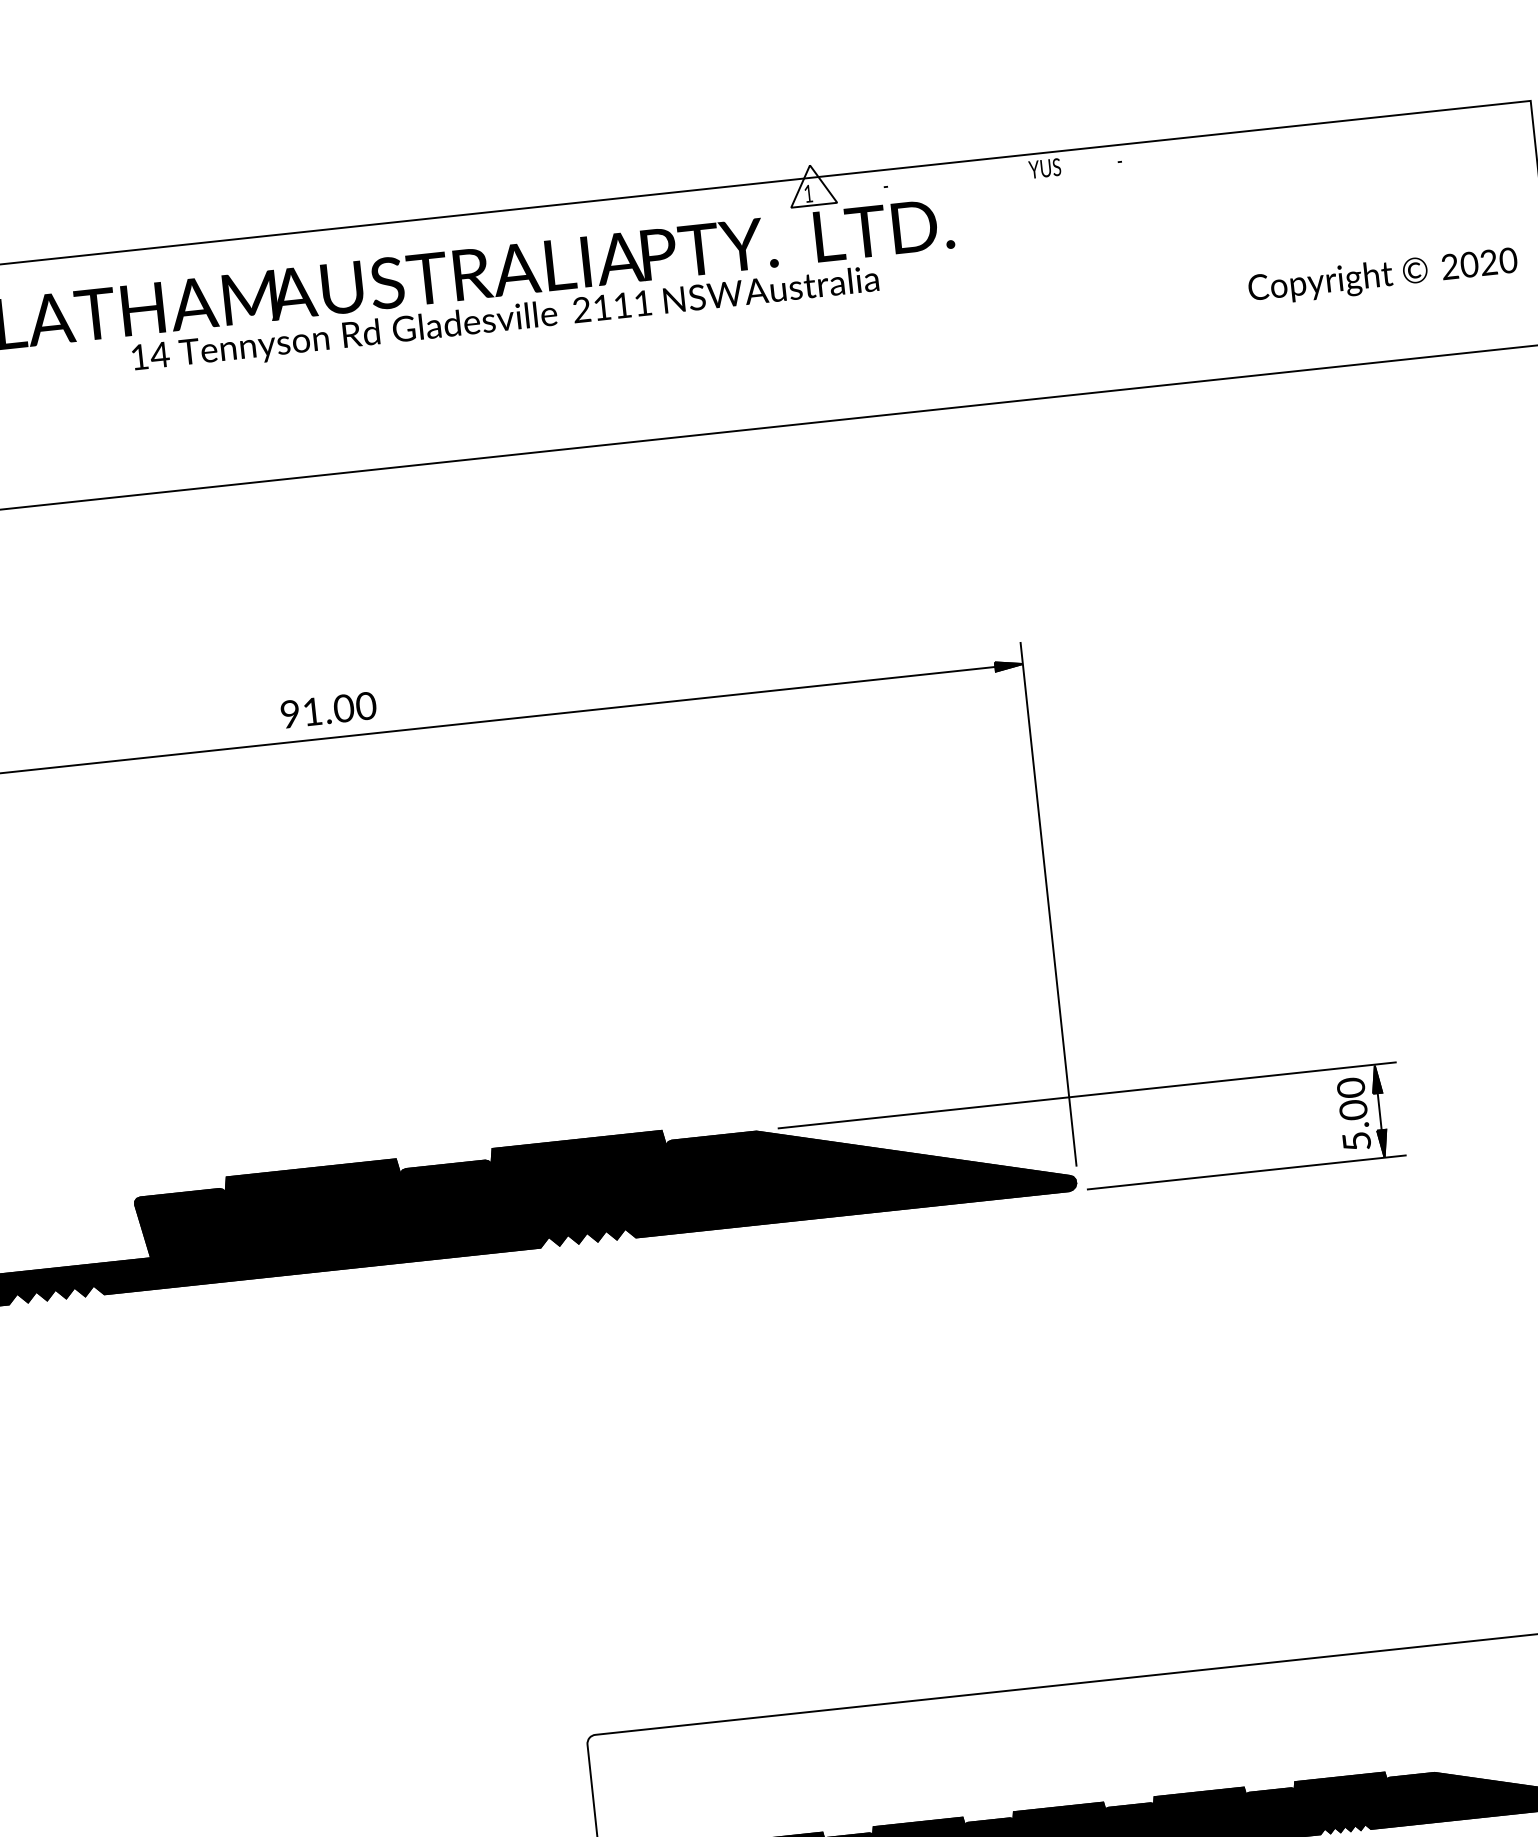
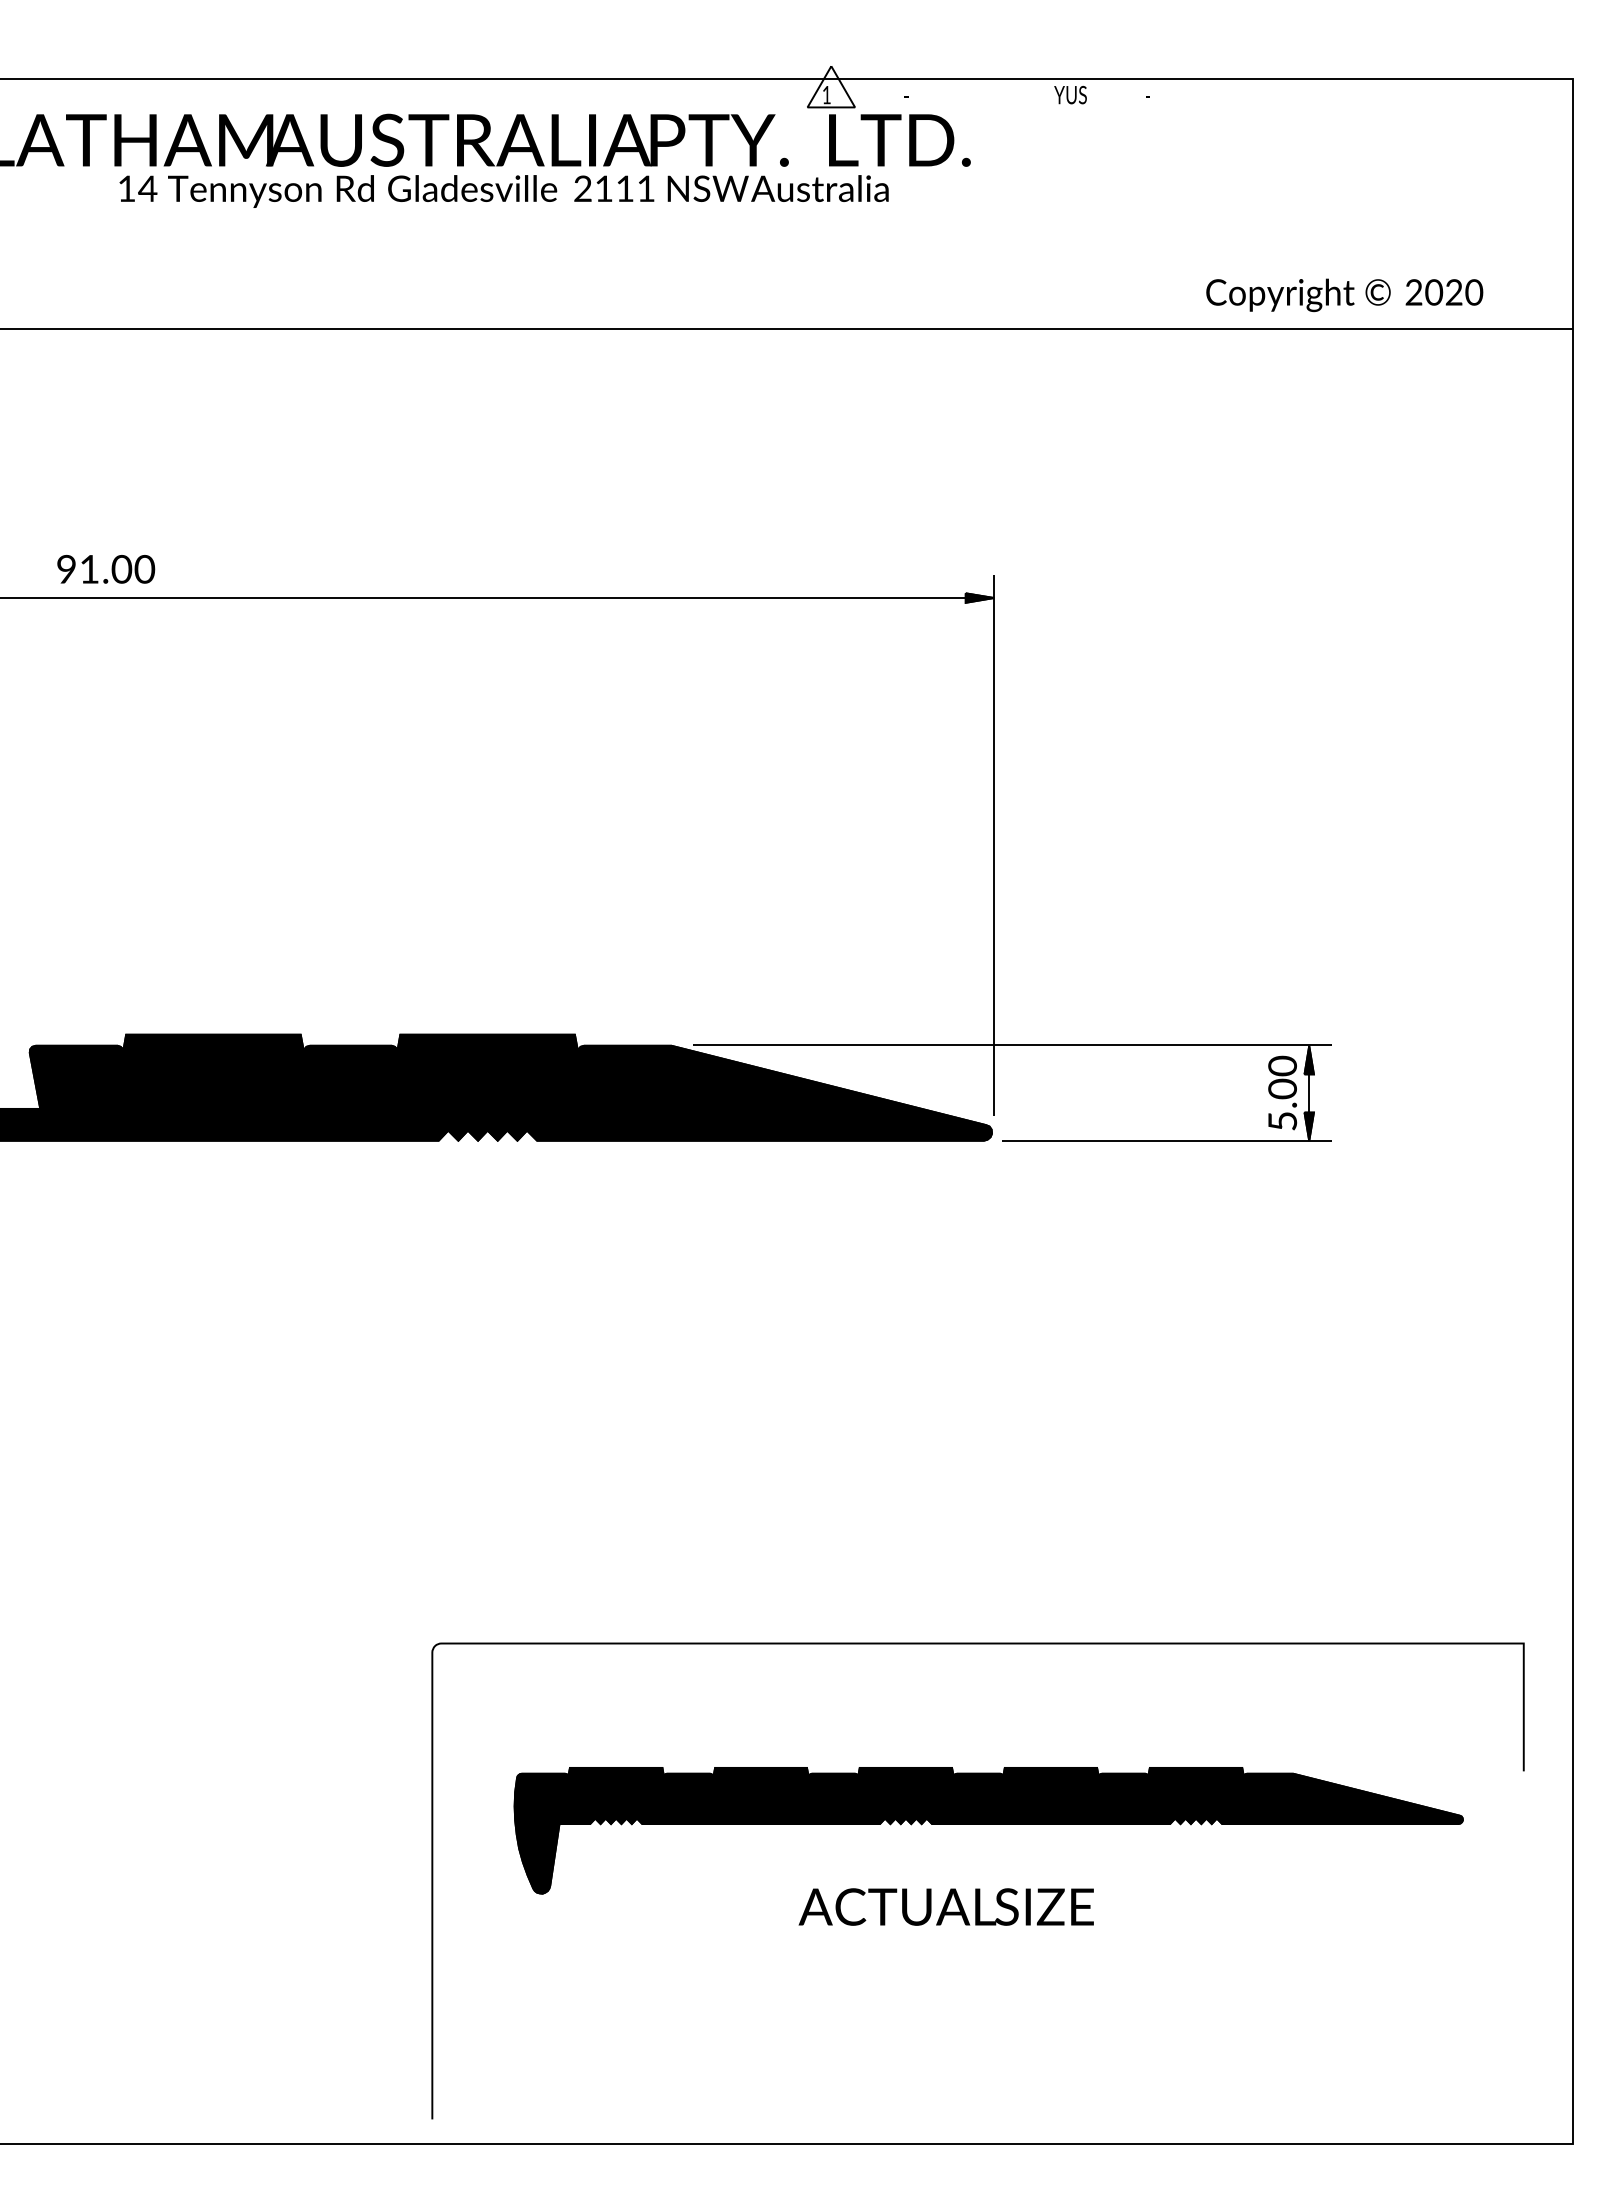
text: (1382, 276) -> (1344, 295), moved
text: (329, 710) -> (106, 569), moved

